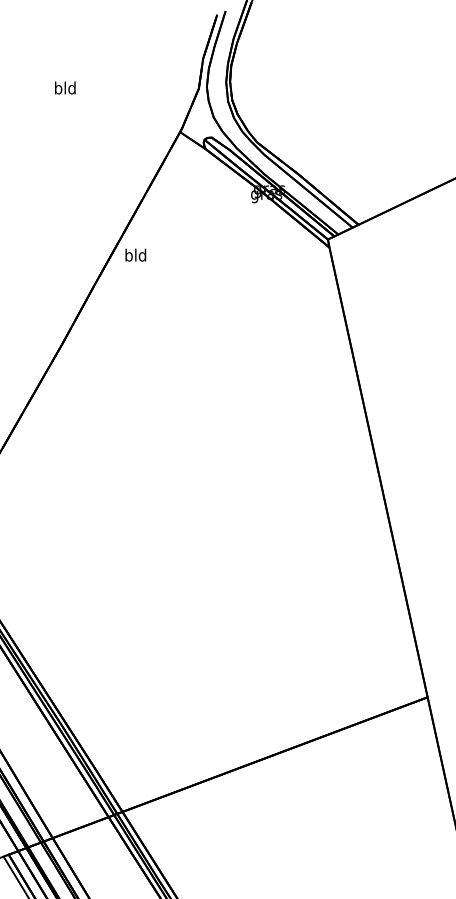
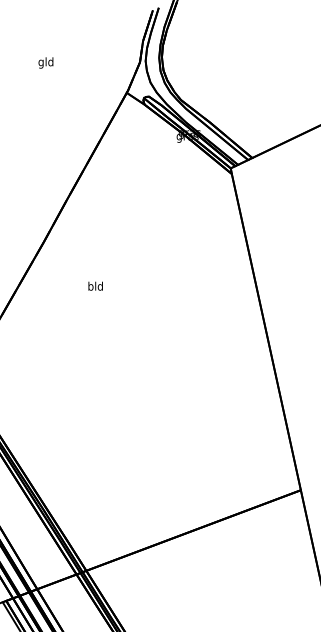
text: (58, 89) -> (41, 62), bld -> gld
text: (135, 254) -> (95, 285), moved

